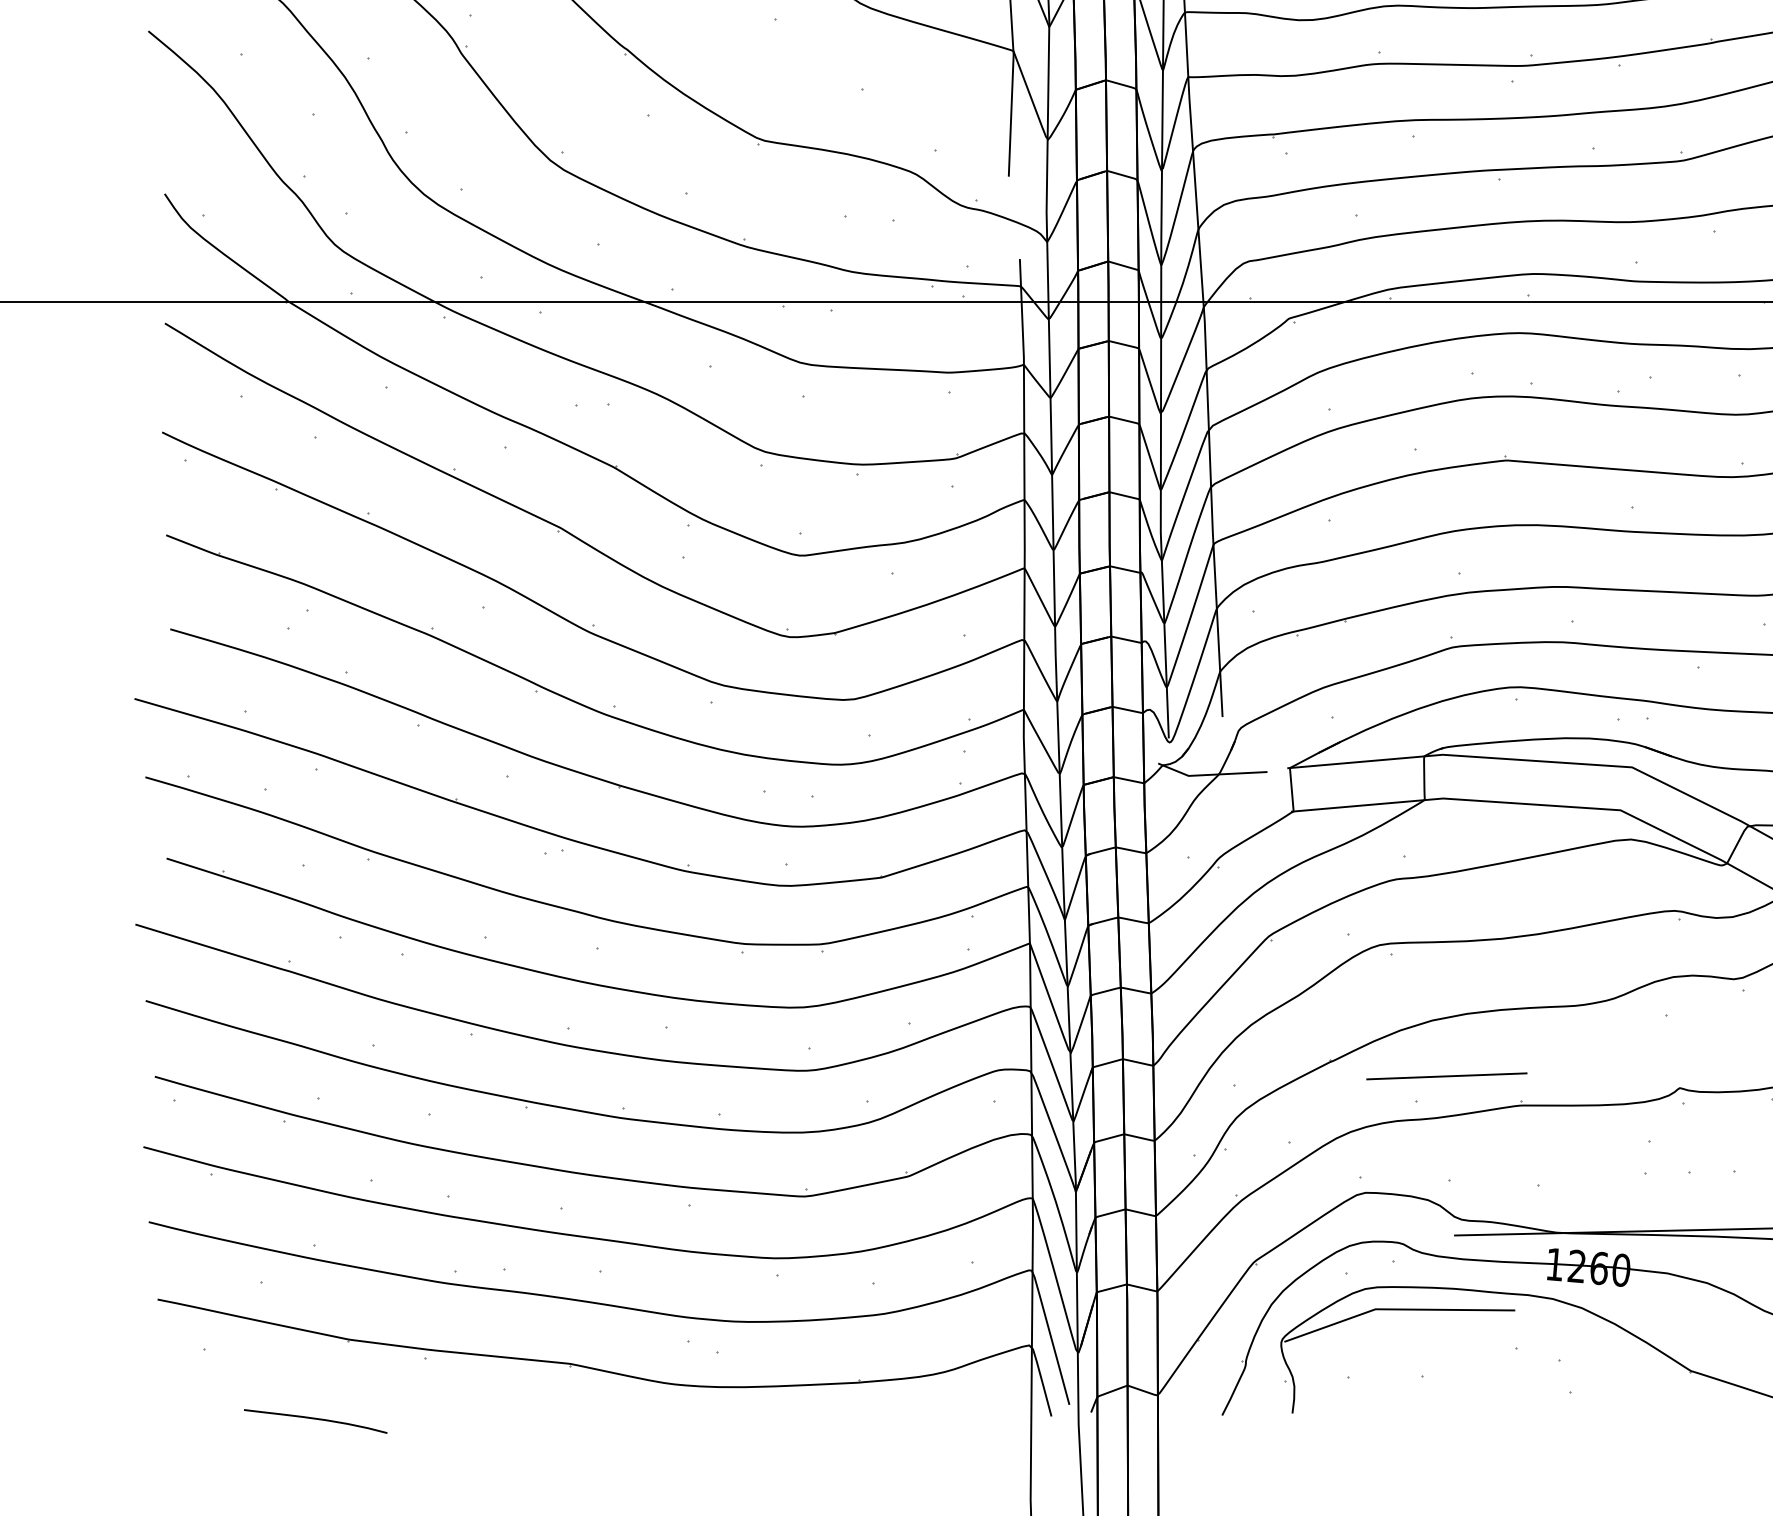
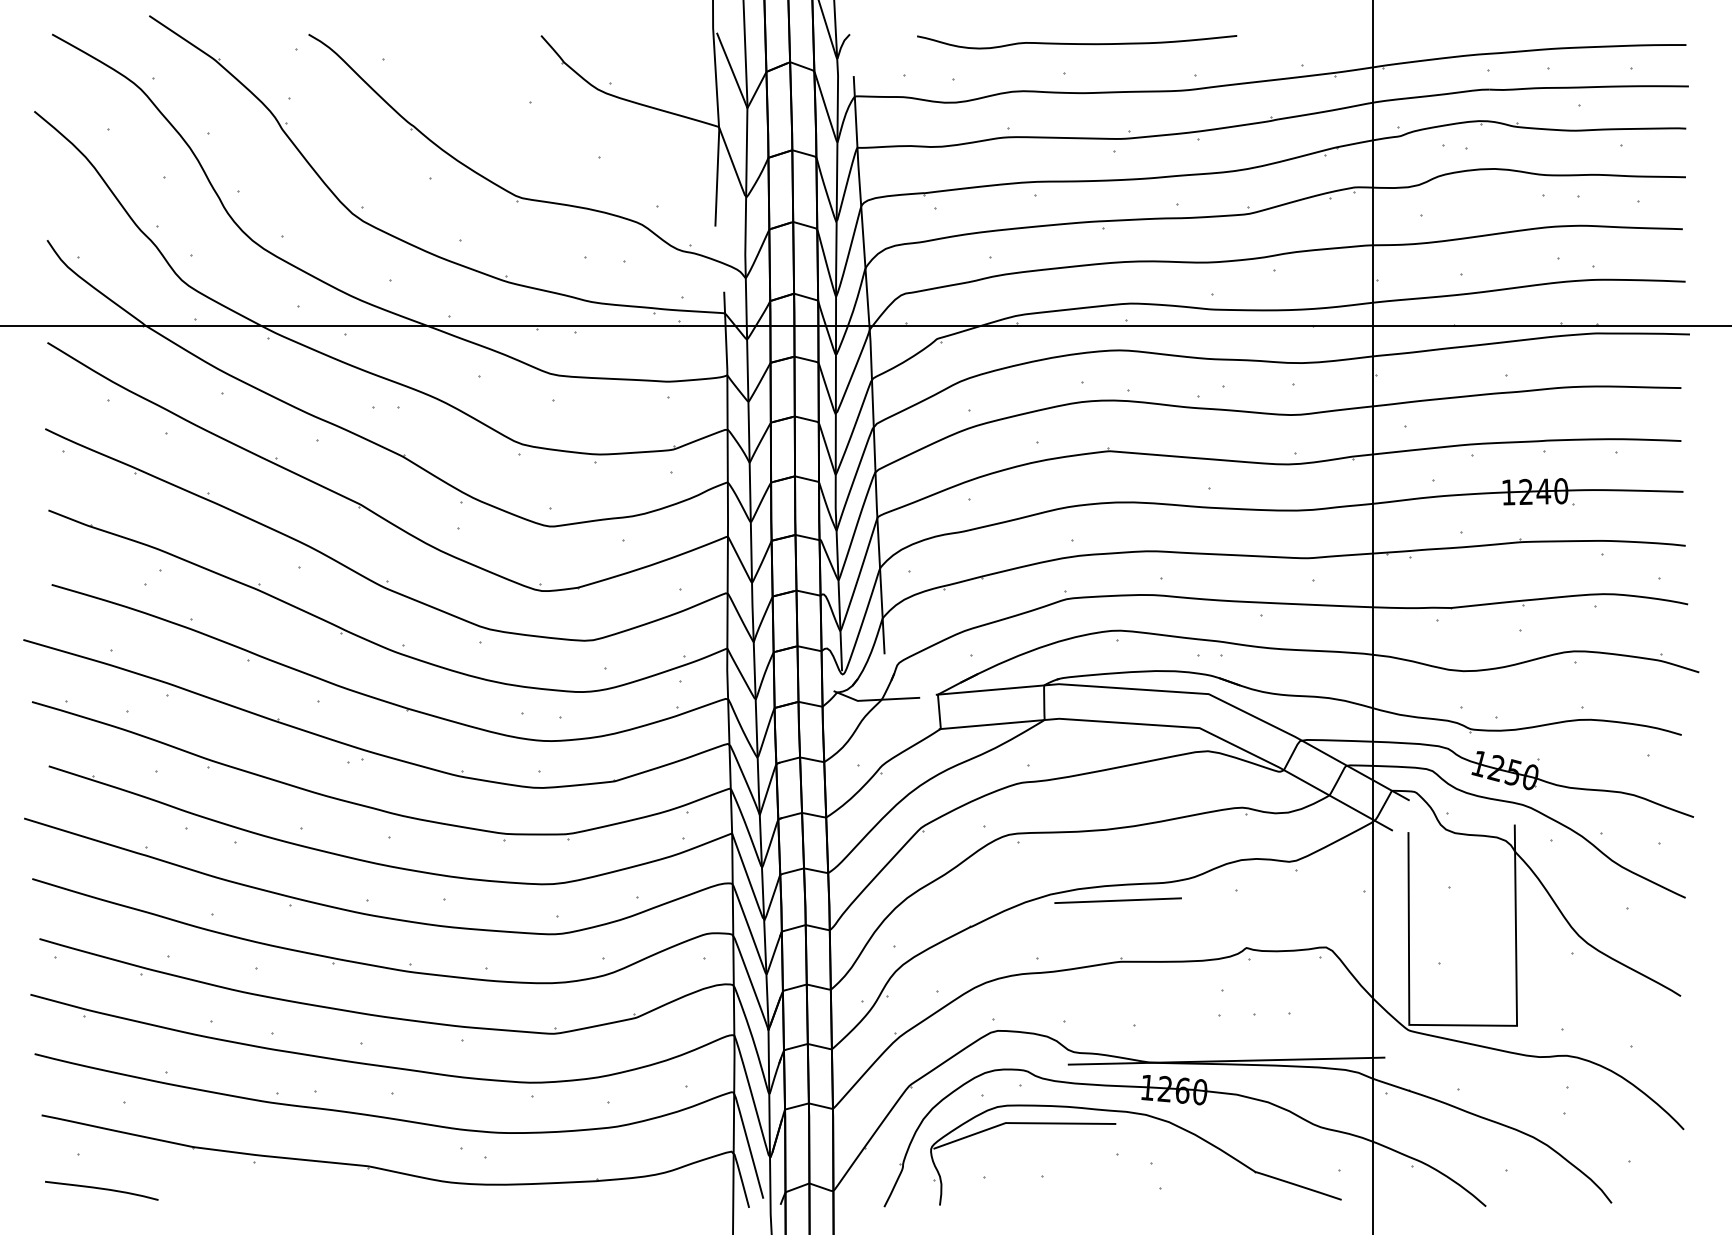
line: (1446, 1076) -> (1117, 900), moved
curve: (315, 1419) -> (101, 1189), moved

